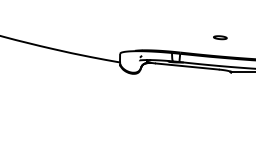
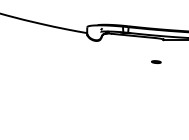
part: (220, 36) -> (156, 61), moved

